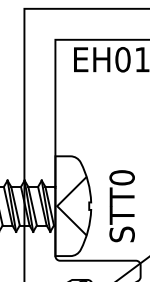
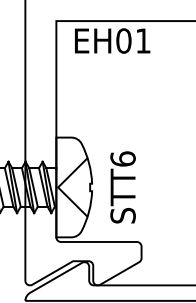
text: (121, 177) -> (122, 158), STT0 -> STT6

